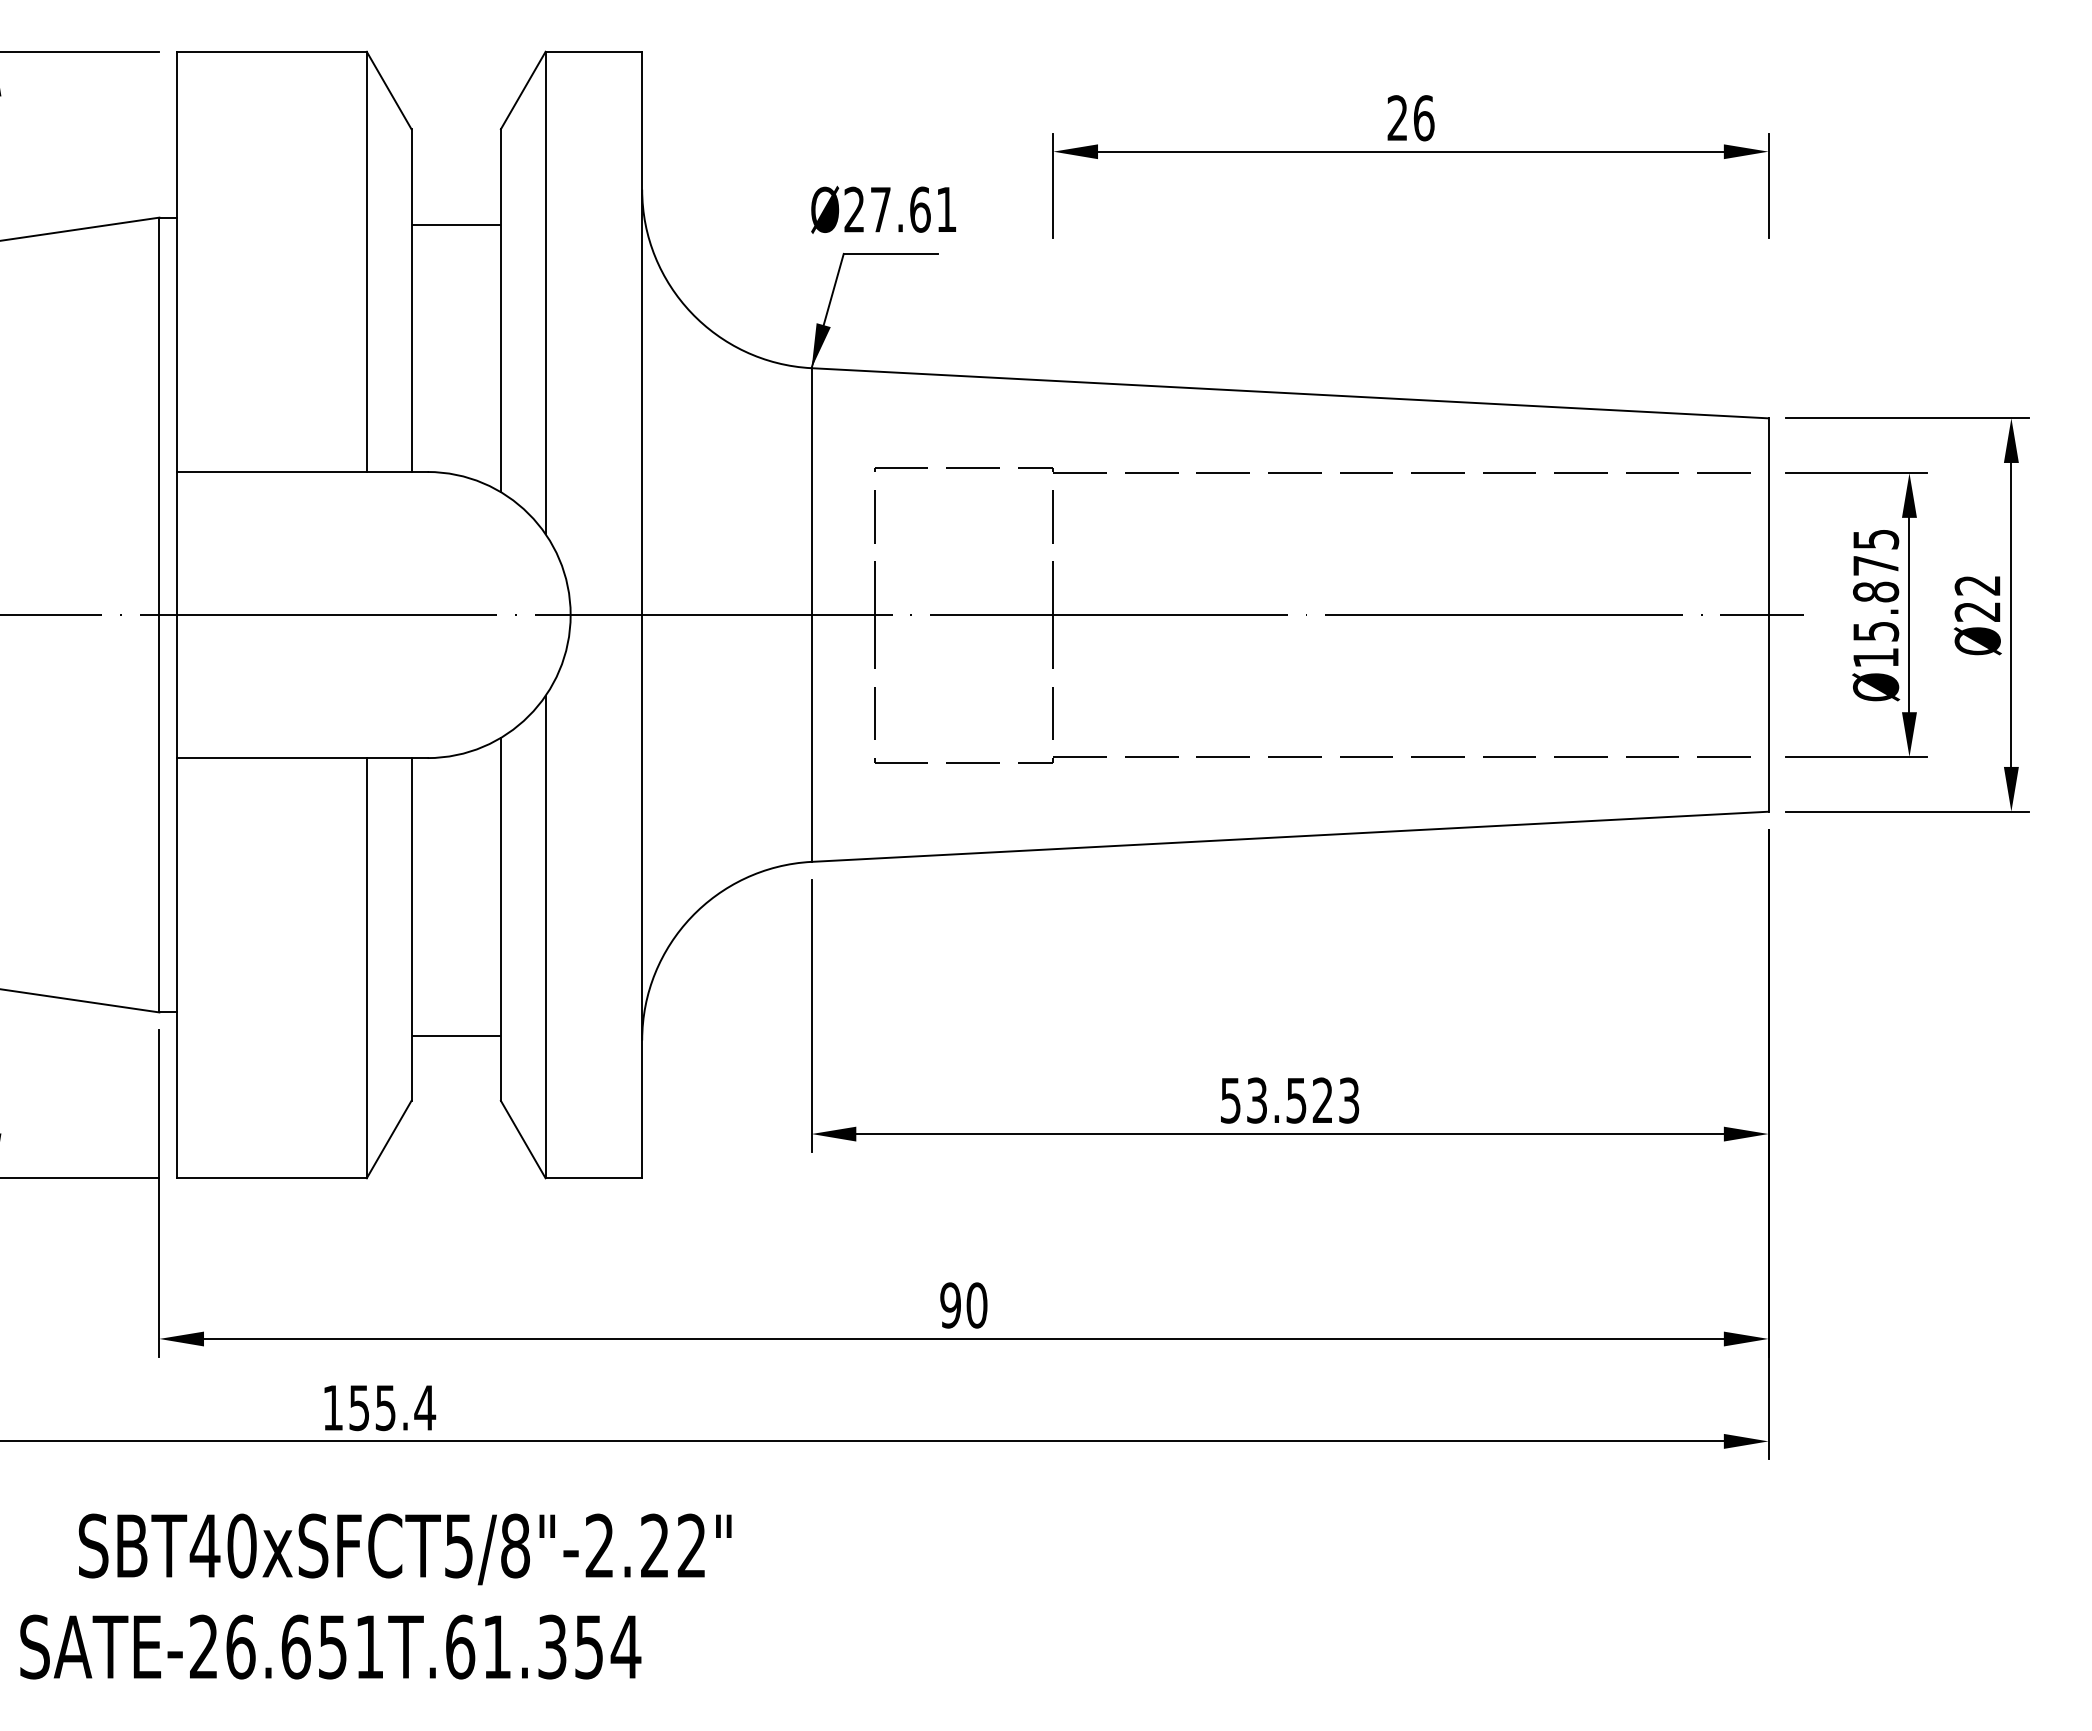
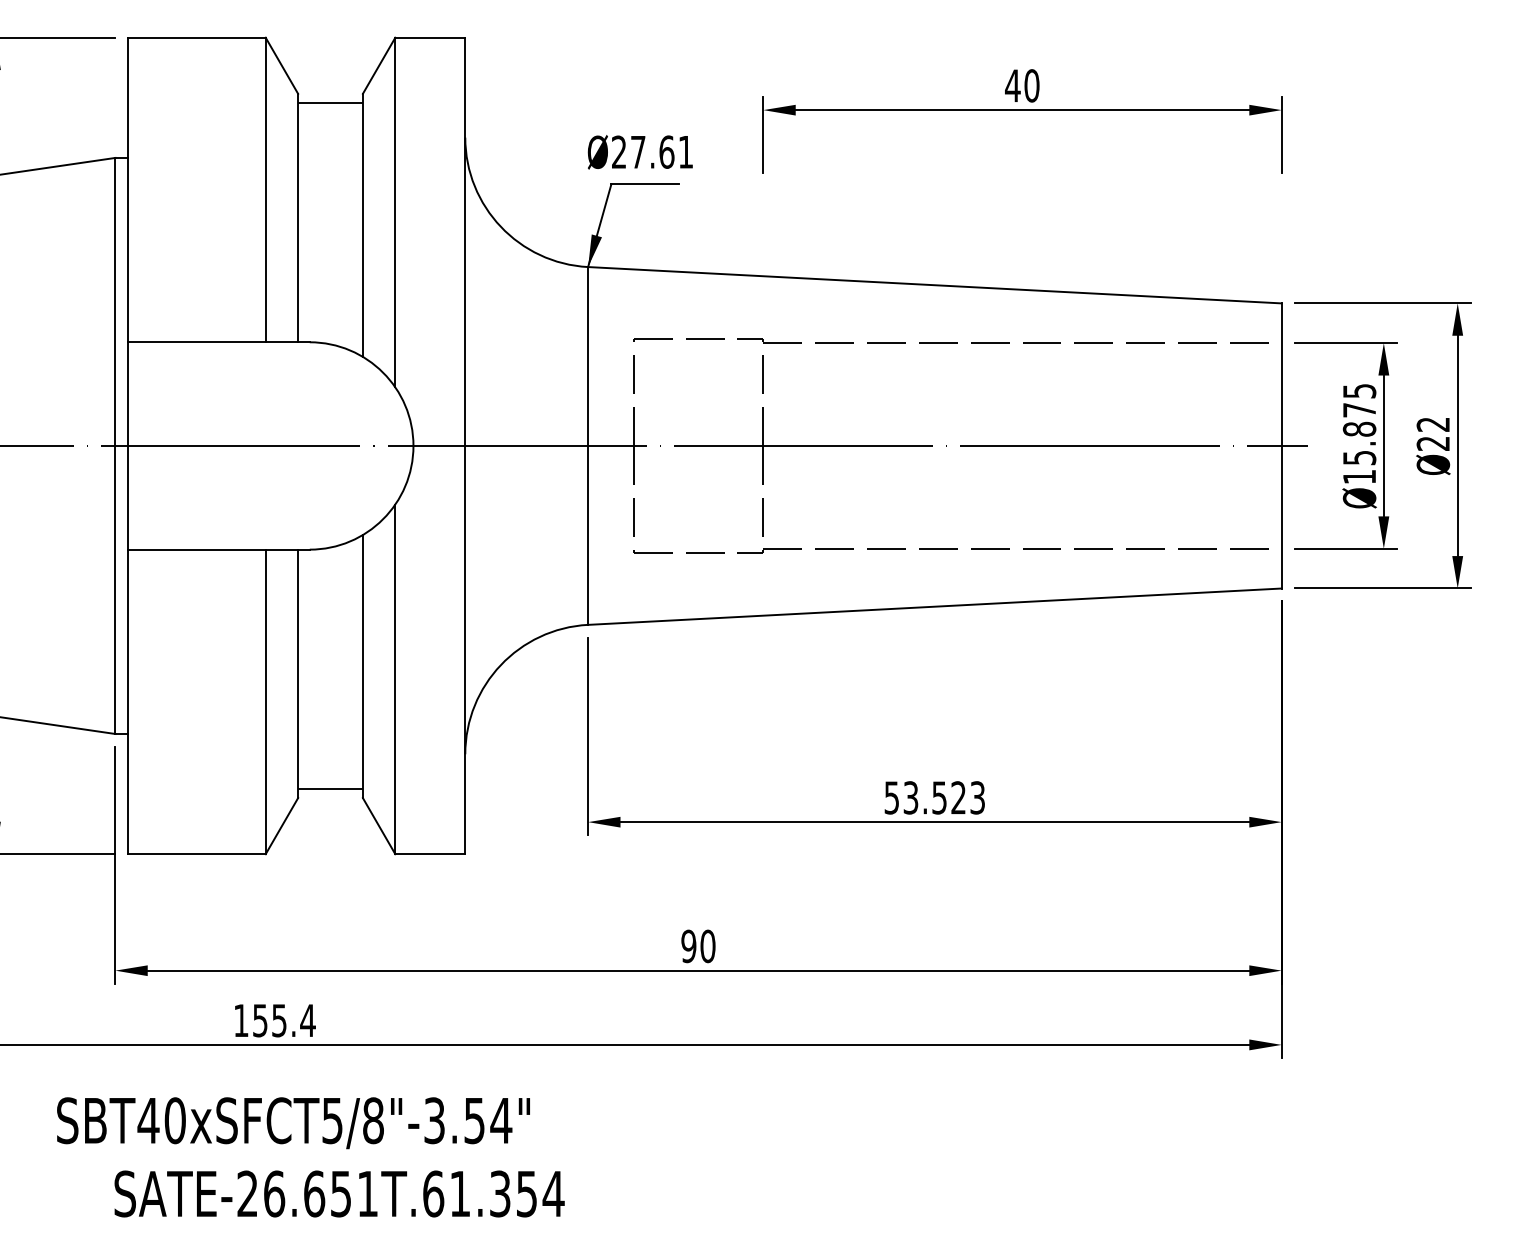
text: (1410, 118) -> (1022, 86), 26 -> 40
line: (455, 225) -> (330, 102), moved
line: (455, 1035) -> (330, 789), moved
text: (646, 1545) -> (468, 1120), SBT40xSFCT5/8"-2.22" -> SBT40xSFCT5/8"-3.54"
text: (330, 1646) -> (339, 1193), moved

